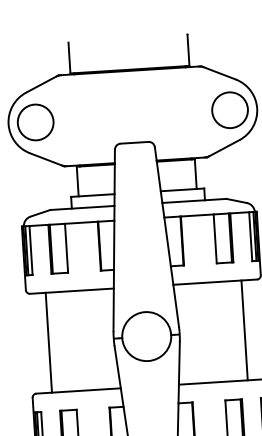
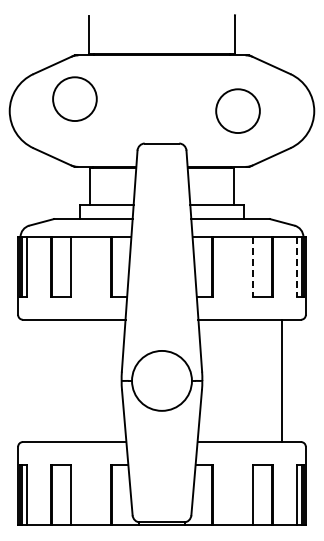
circle: (229, 109) -> (237, 110), moved
circle: (35, 121) -> (74, 98), moved
line: (250, 237) -> (296, 267), solid -> dashed
line: (215, 239) -> (253, 267), solid -> dashed
line: (49, 342) -> (42, 380), removed

